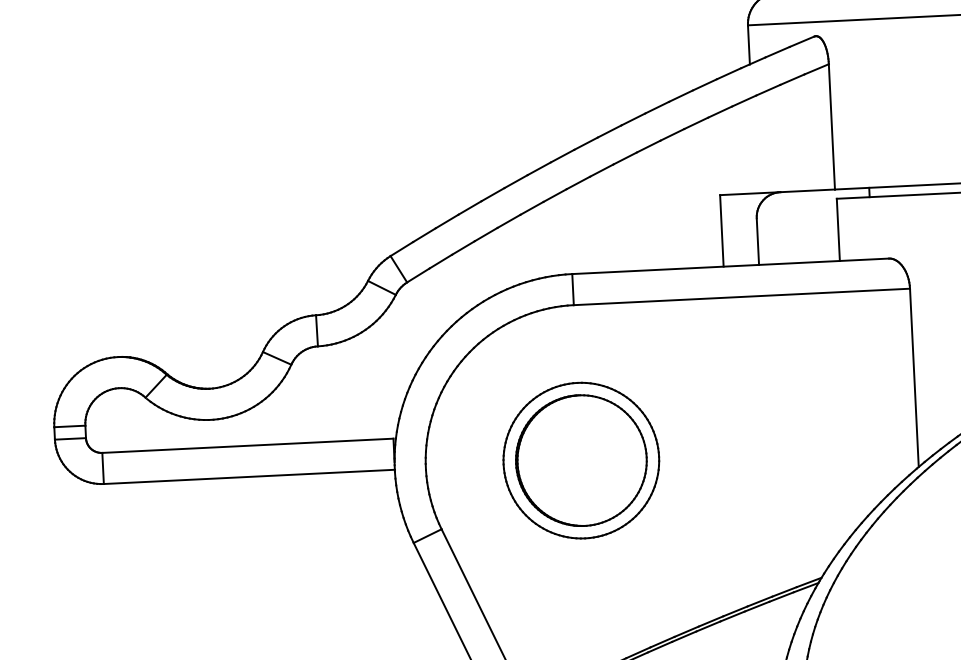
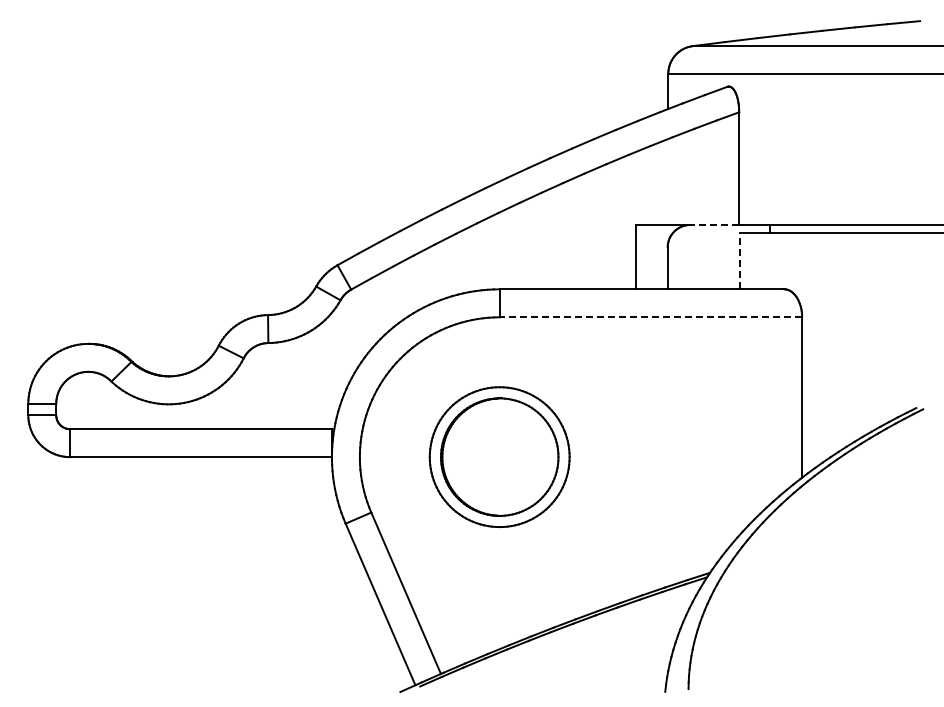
line: (807, 191) -> (714, 225), solid -> dashed
line: (838, 230) -> (740, 261), solid -> dashed
line: (741, 297) -> (650, 317), solid -> dashed

